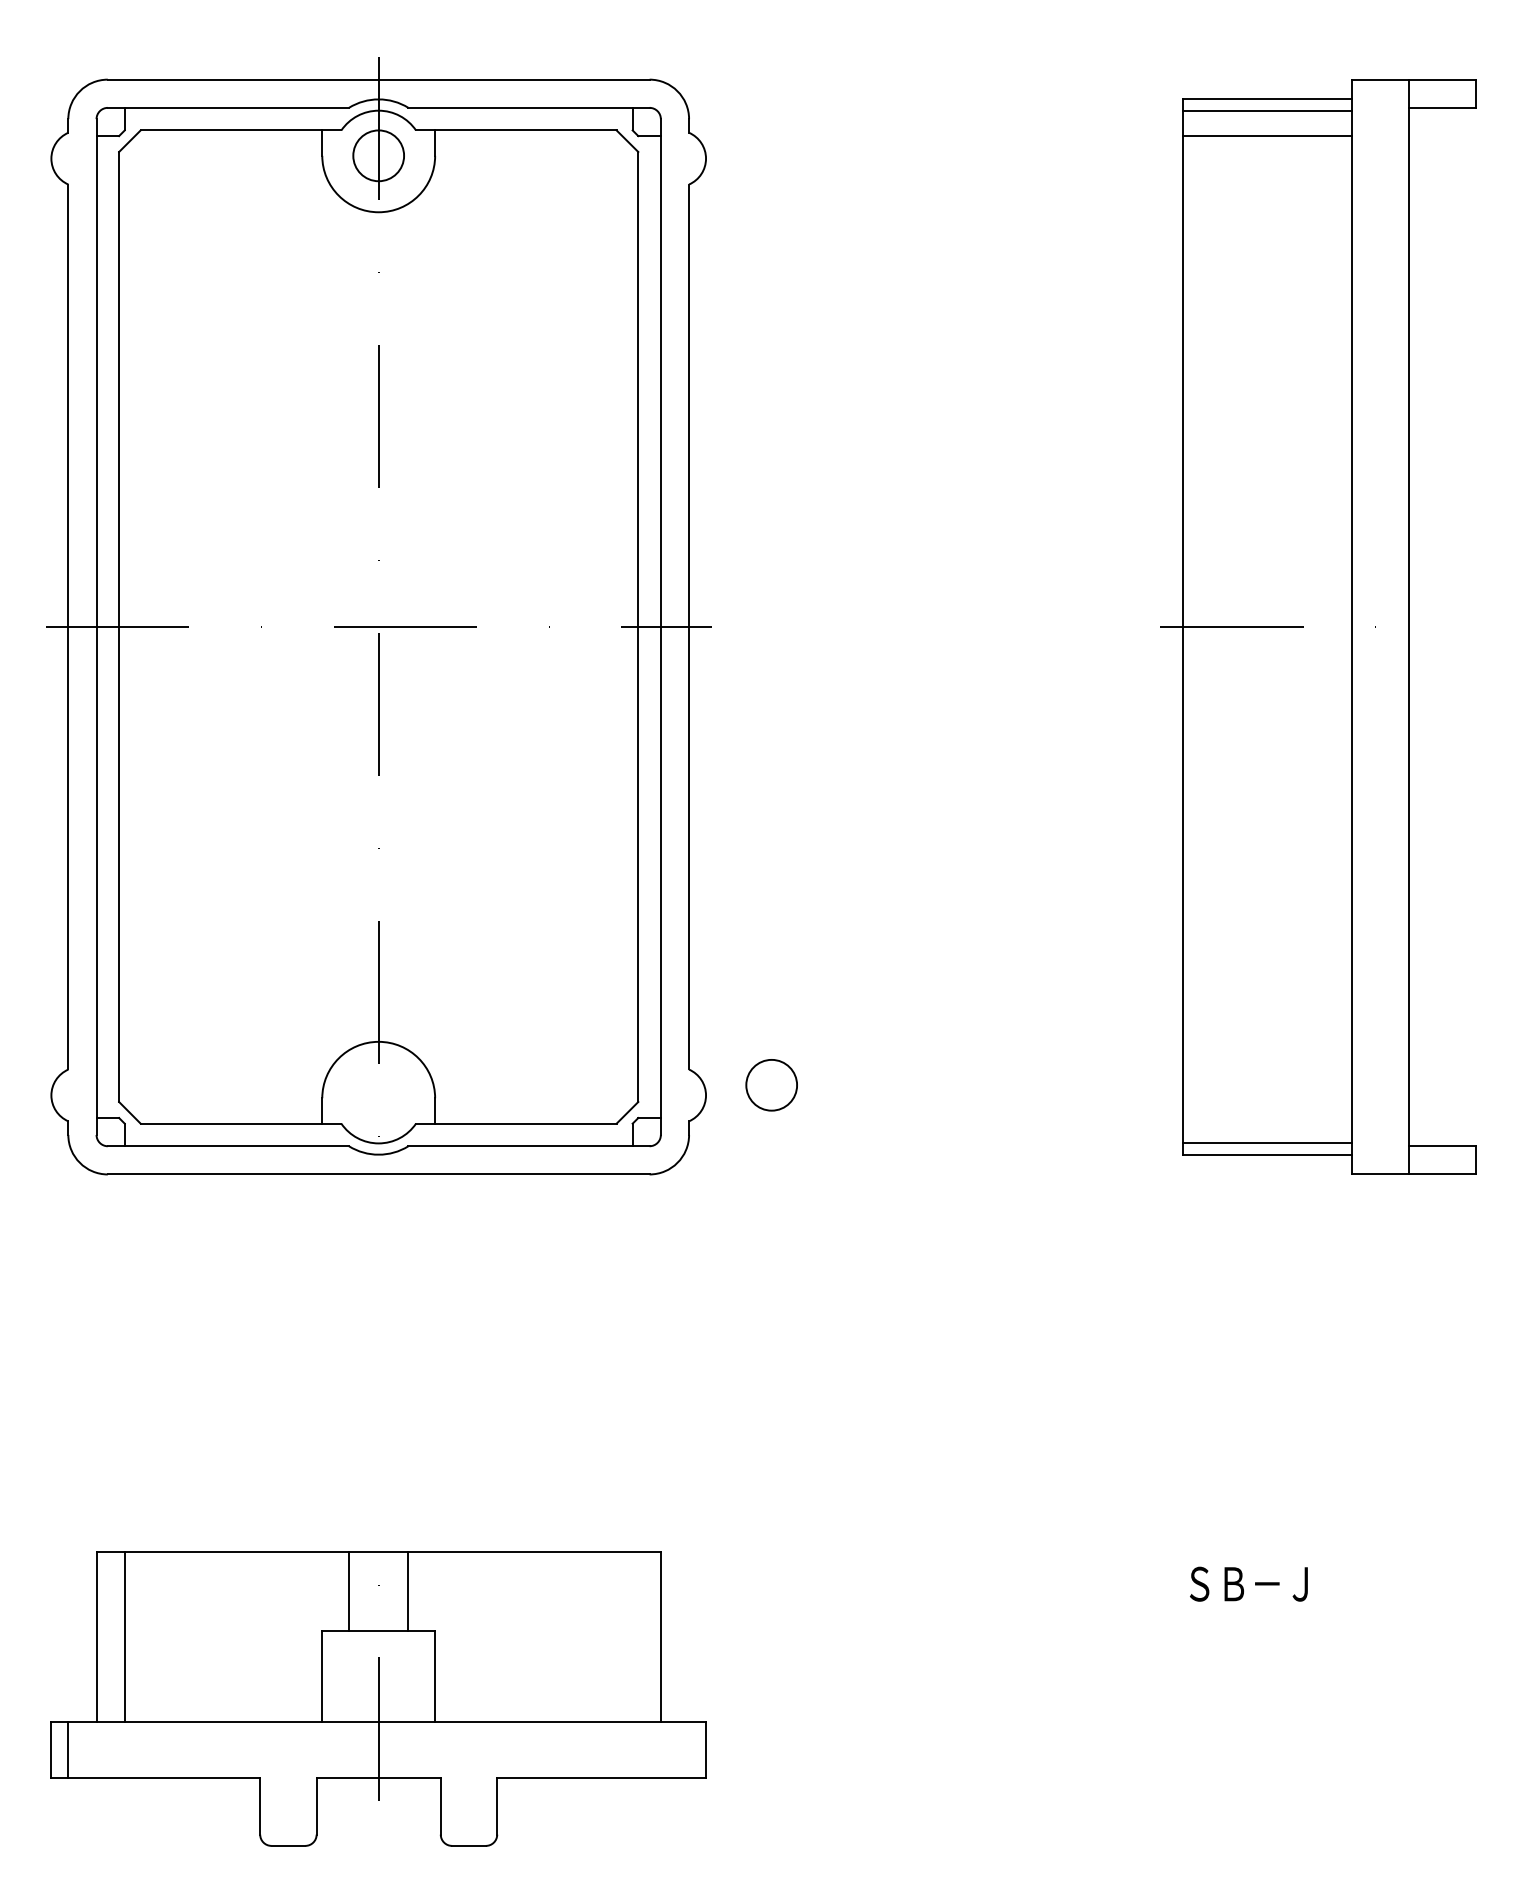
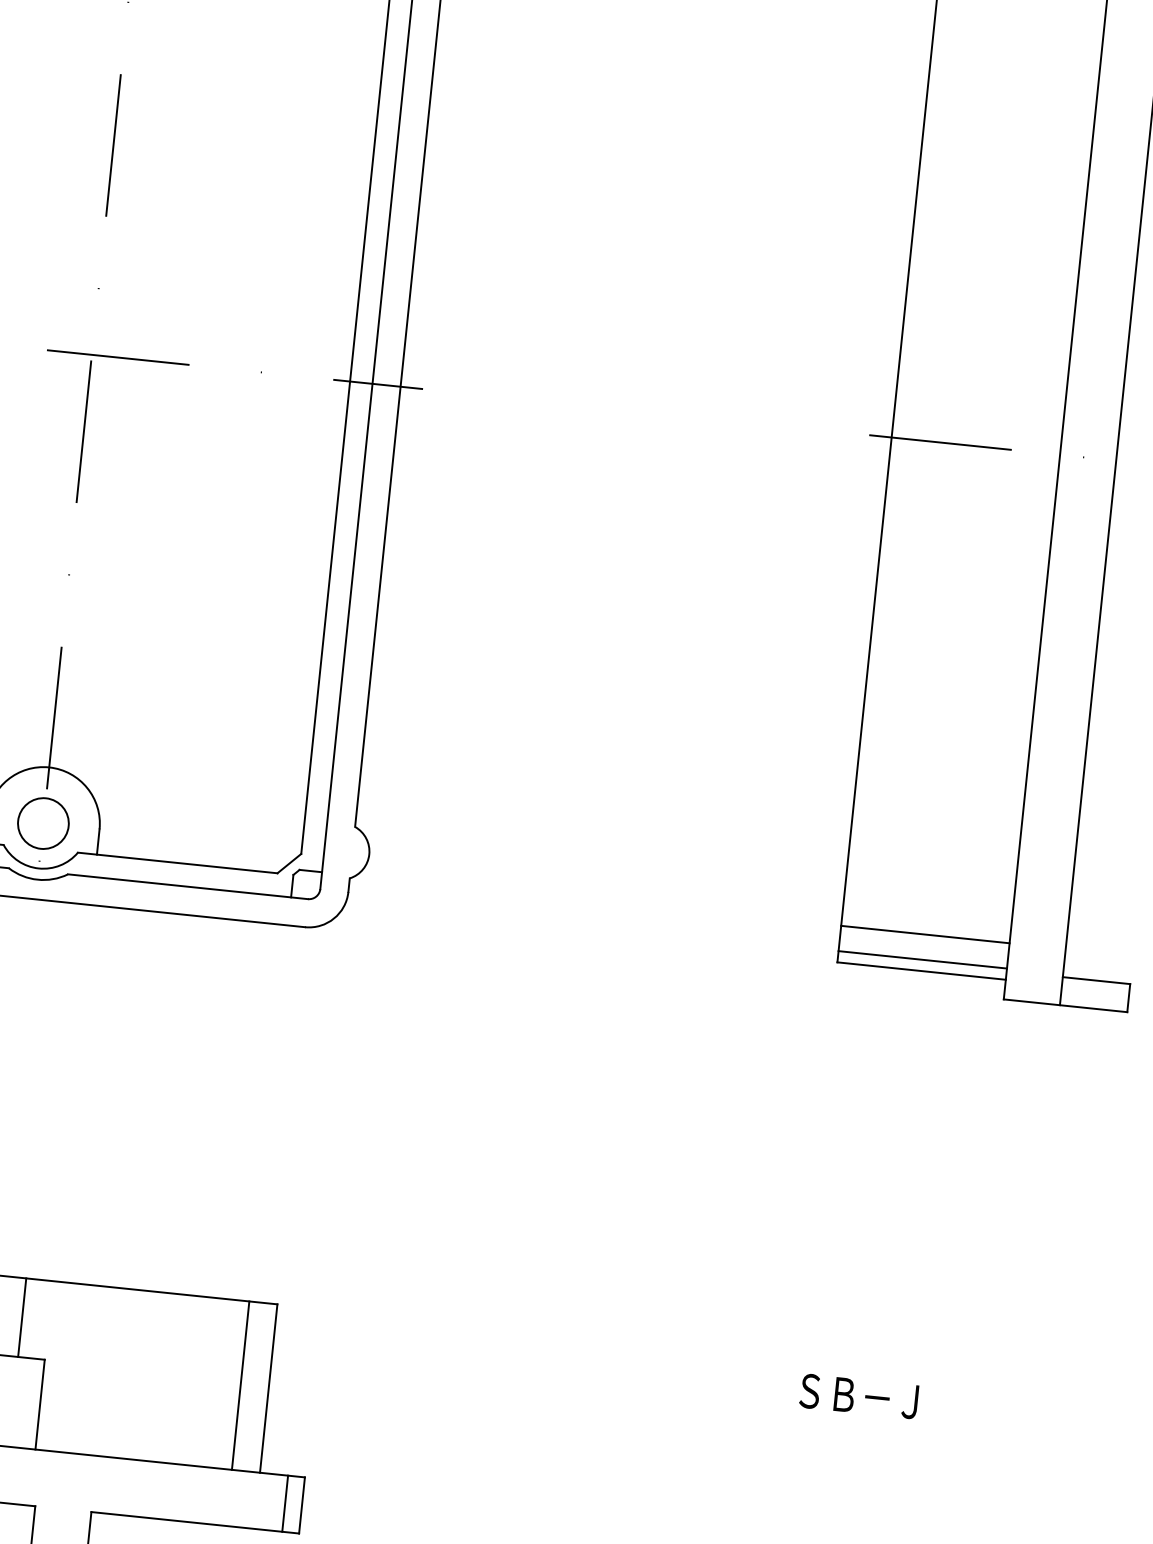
circle: (771, 1085) -> (43, 823), moved
line: (1267, 1118) -> (925, 935), added
line: (632, 1636) -> (240, 1385), added
line: (689, 1749) -> (285, 1503), added

